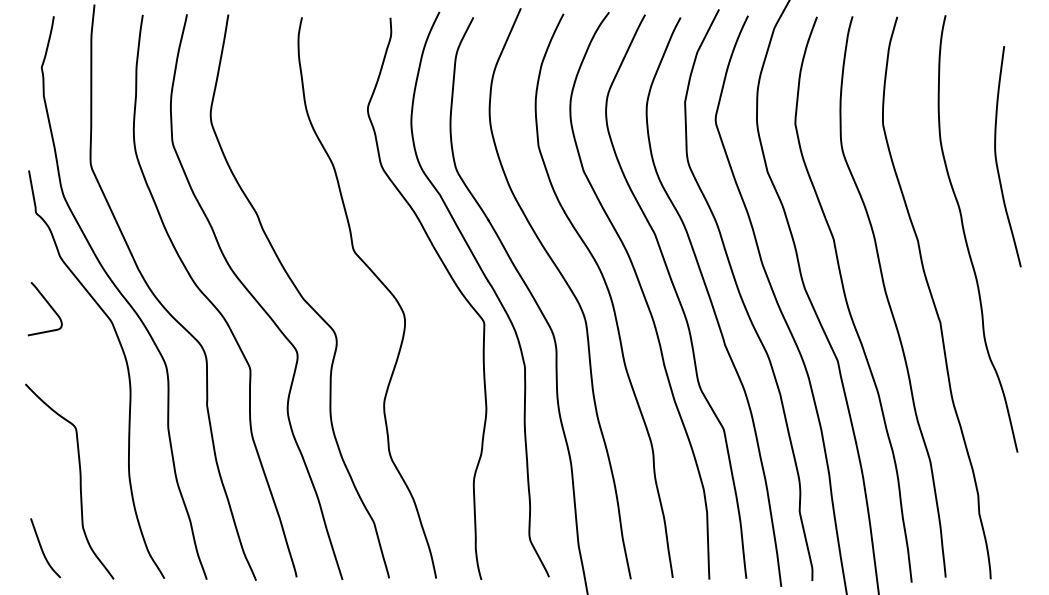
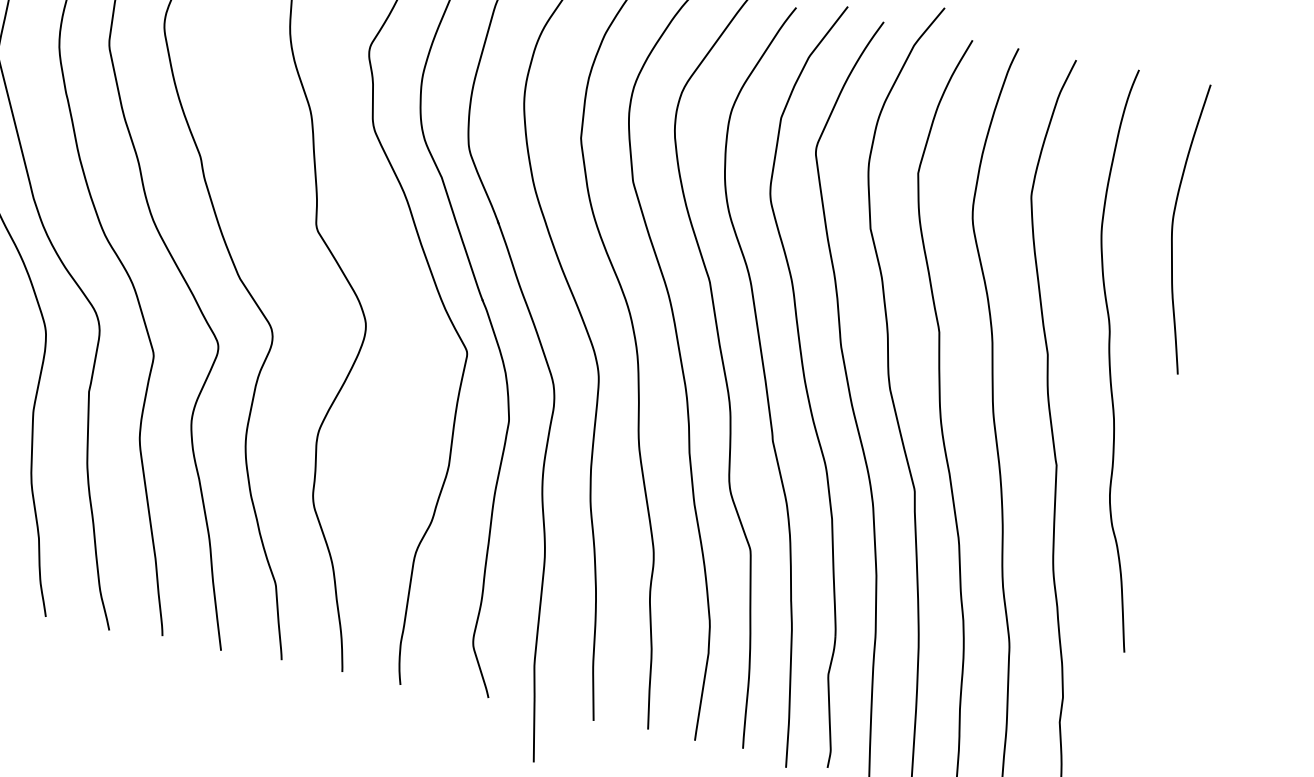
curve: (997, 160) -> (1173, 230), moved

